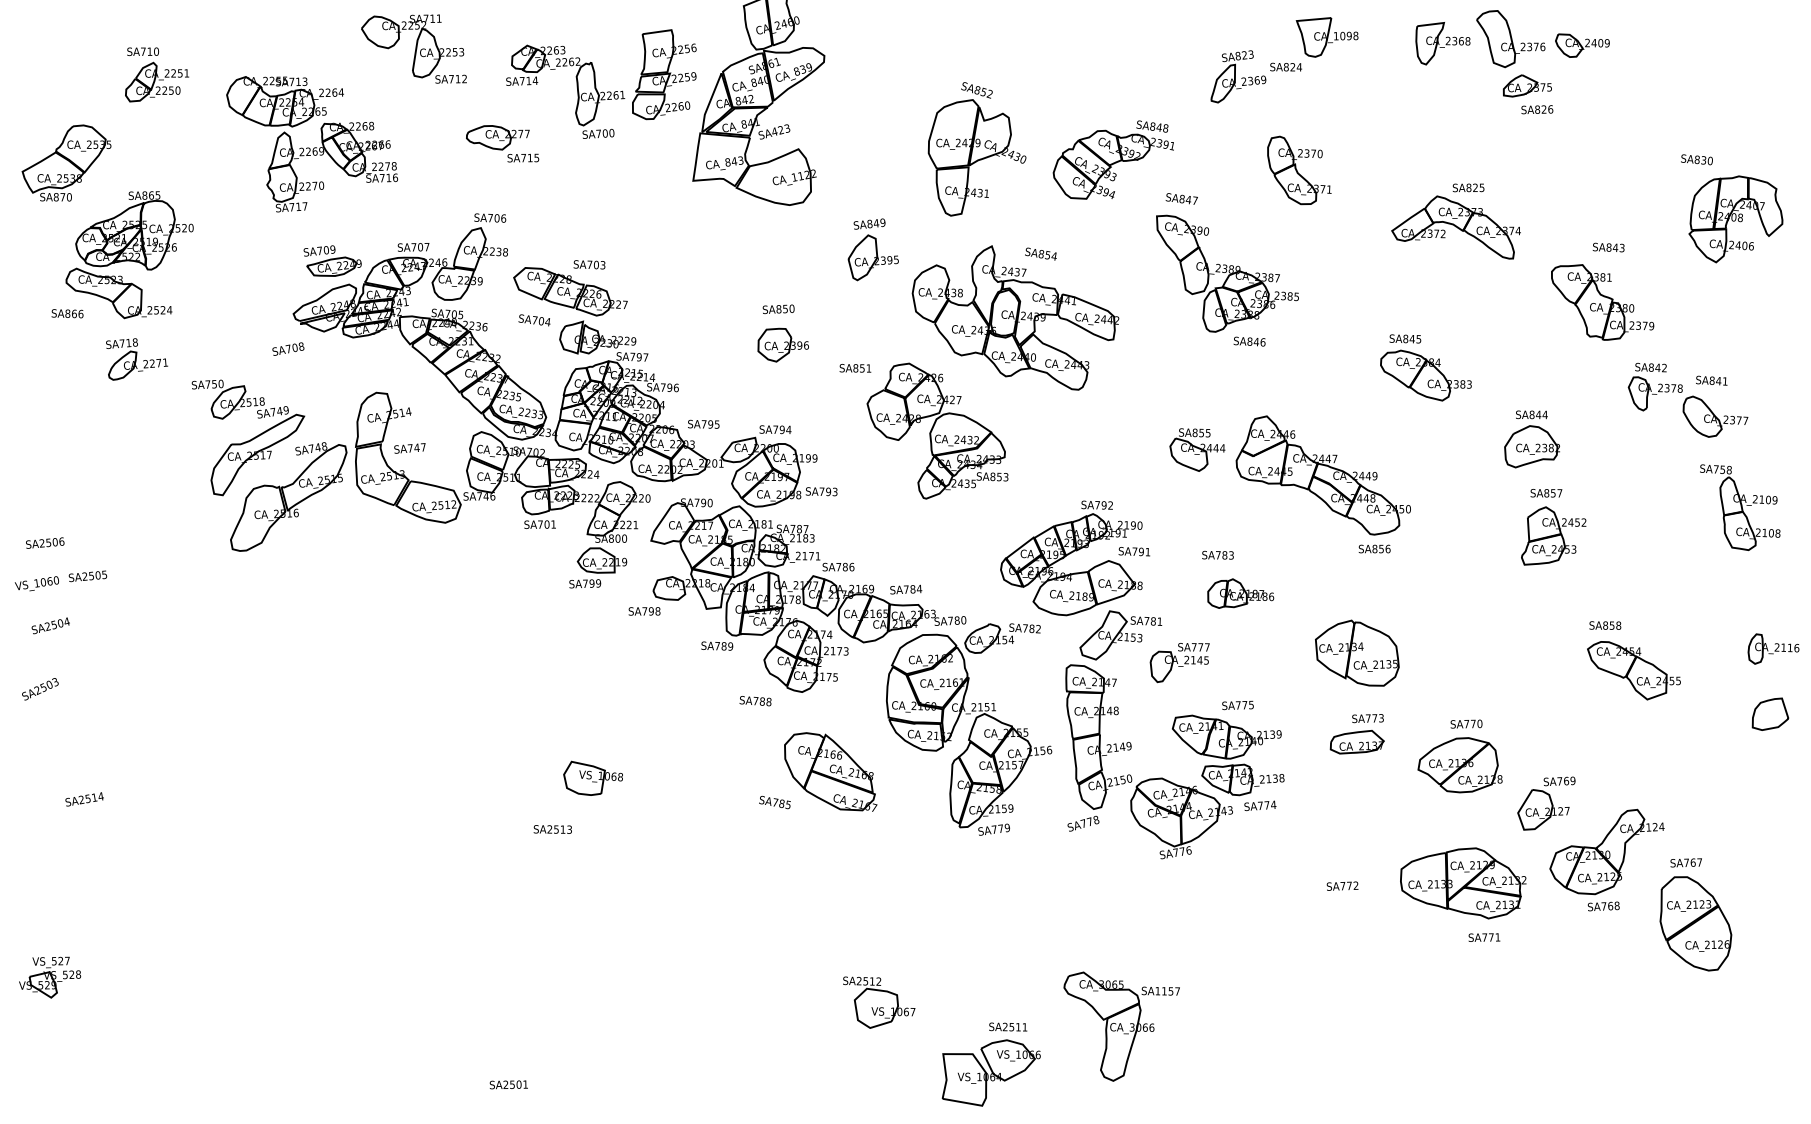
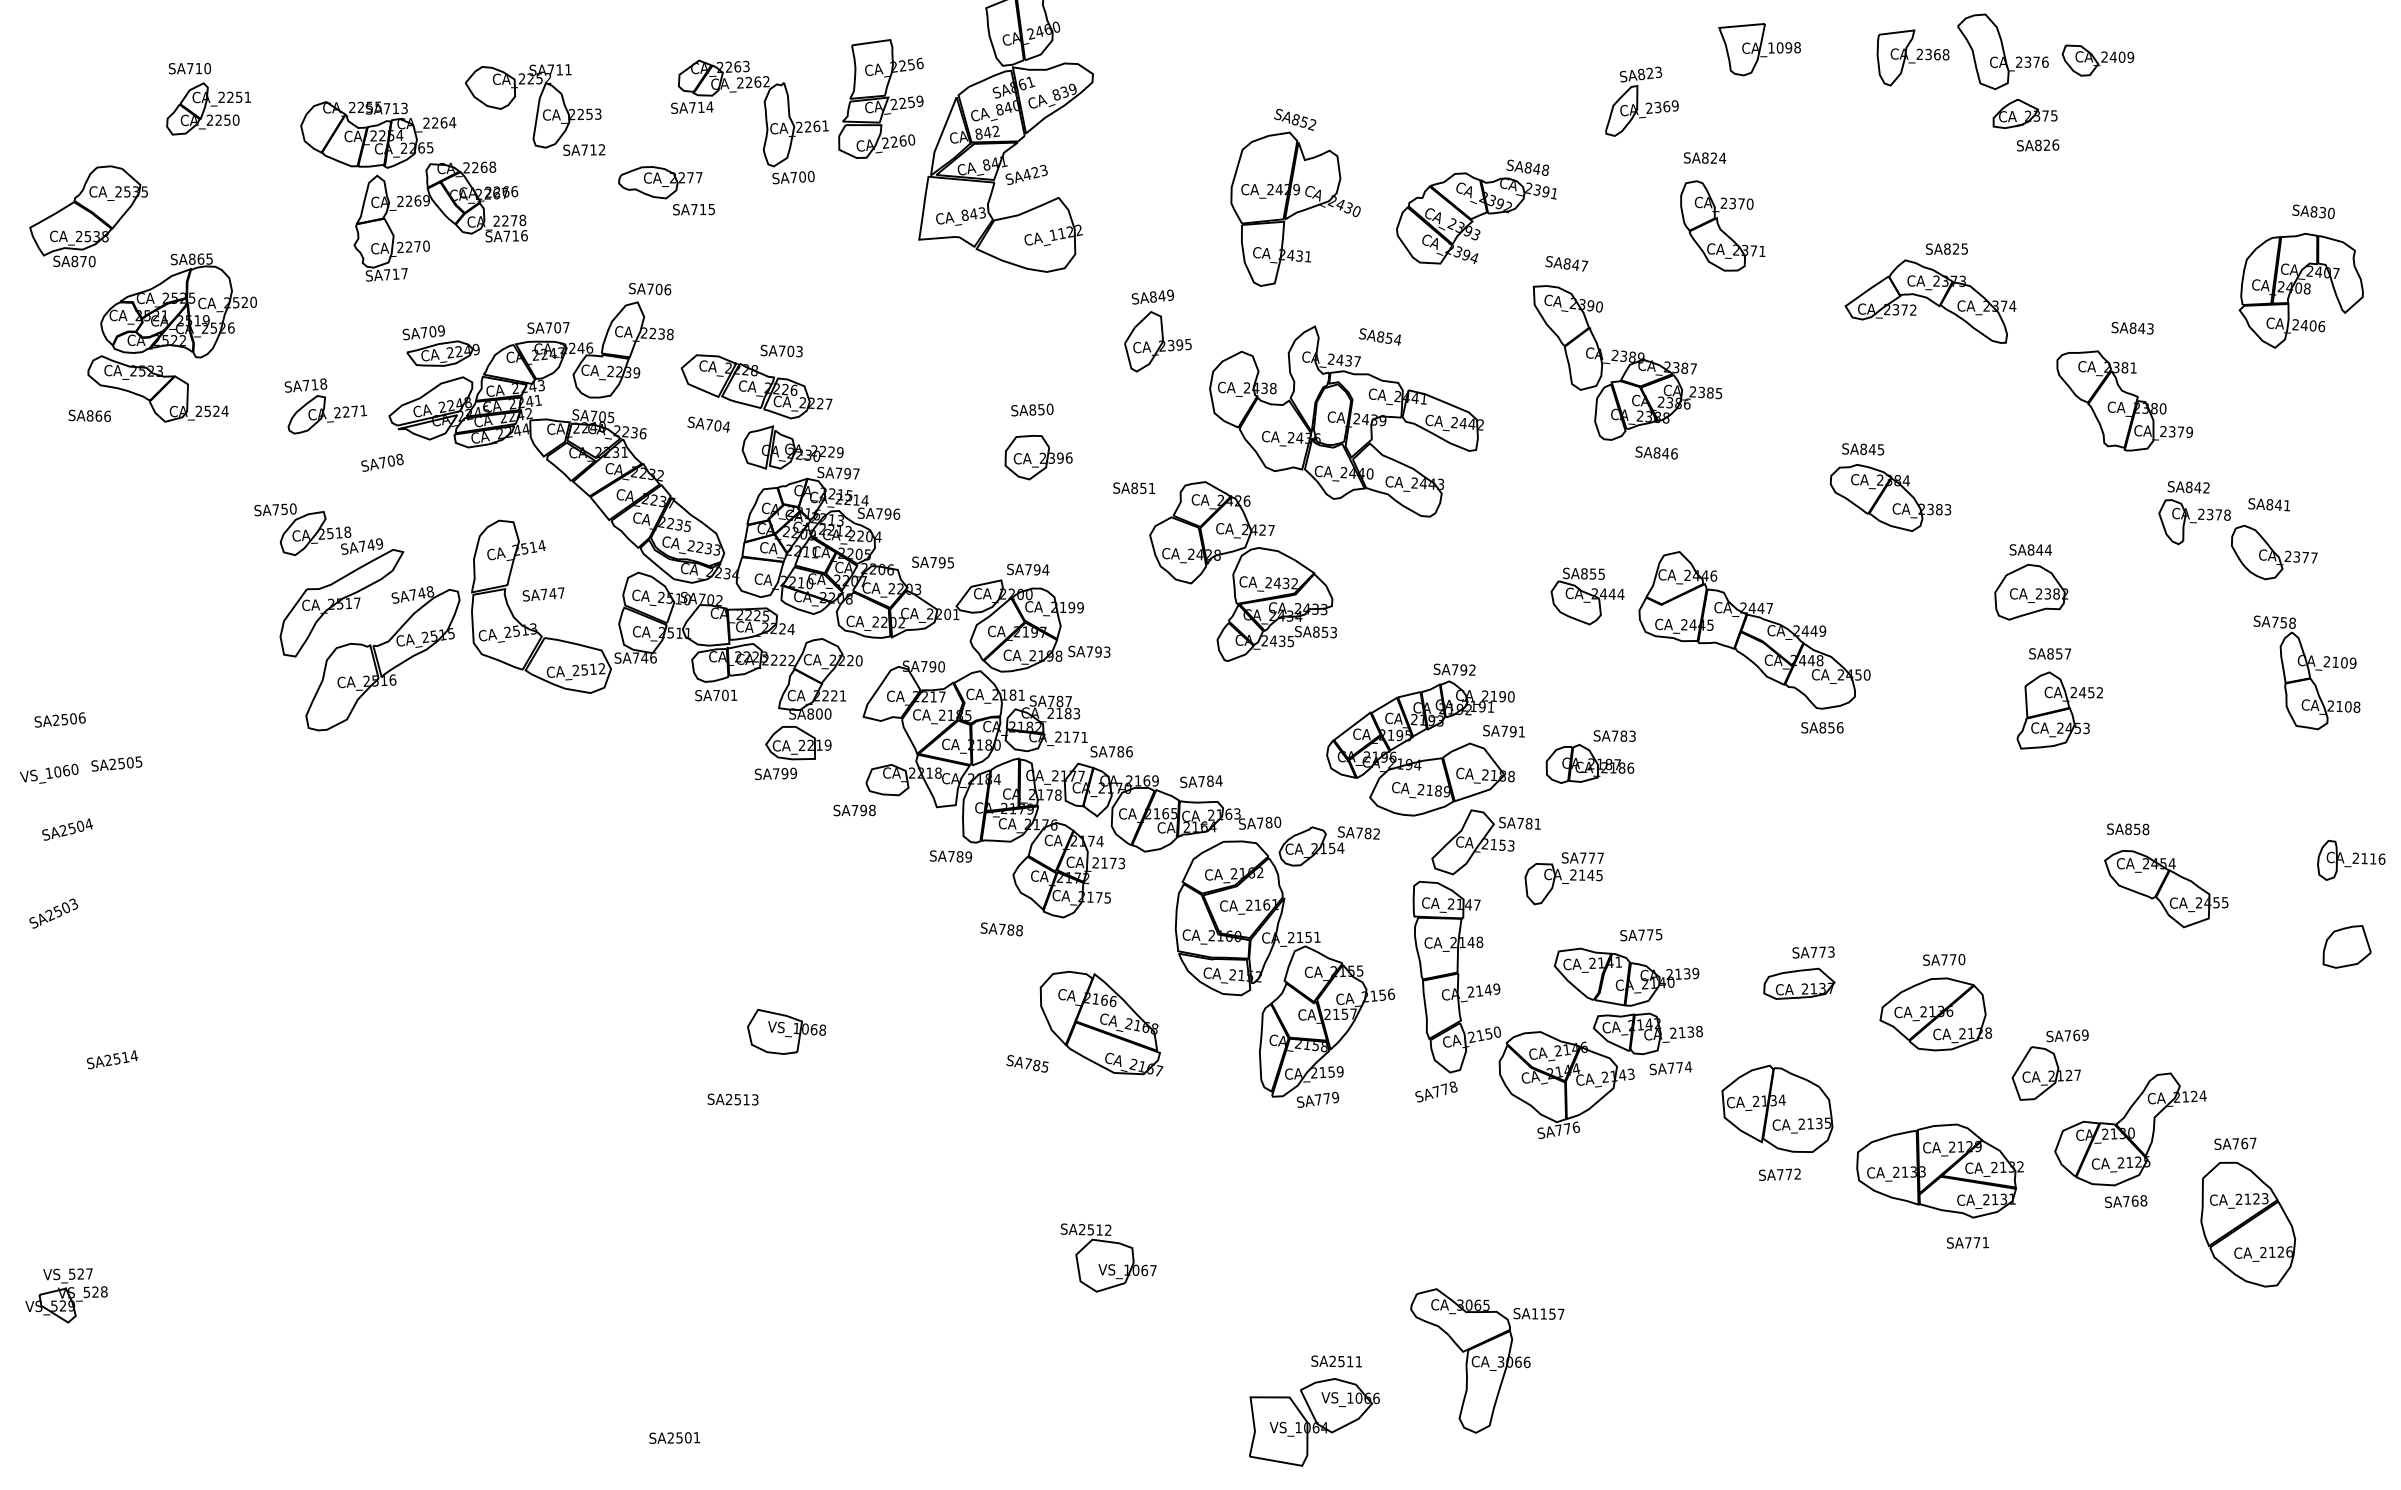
part: (414, 48) -> (535, 109), moved
text: (1286, 66) -> (1705, 157), moved
text: (1696, 159) -> (2313, 211), moved
part: (136, 359) -> (325, 406), moved
part: (1240, 593) -> (1589, 763), moved
part: (1357, 652) -> (1777, 1108), moved
part: (879, 1002) -> (1108, 1257), moved

